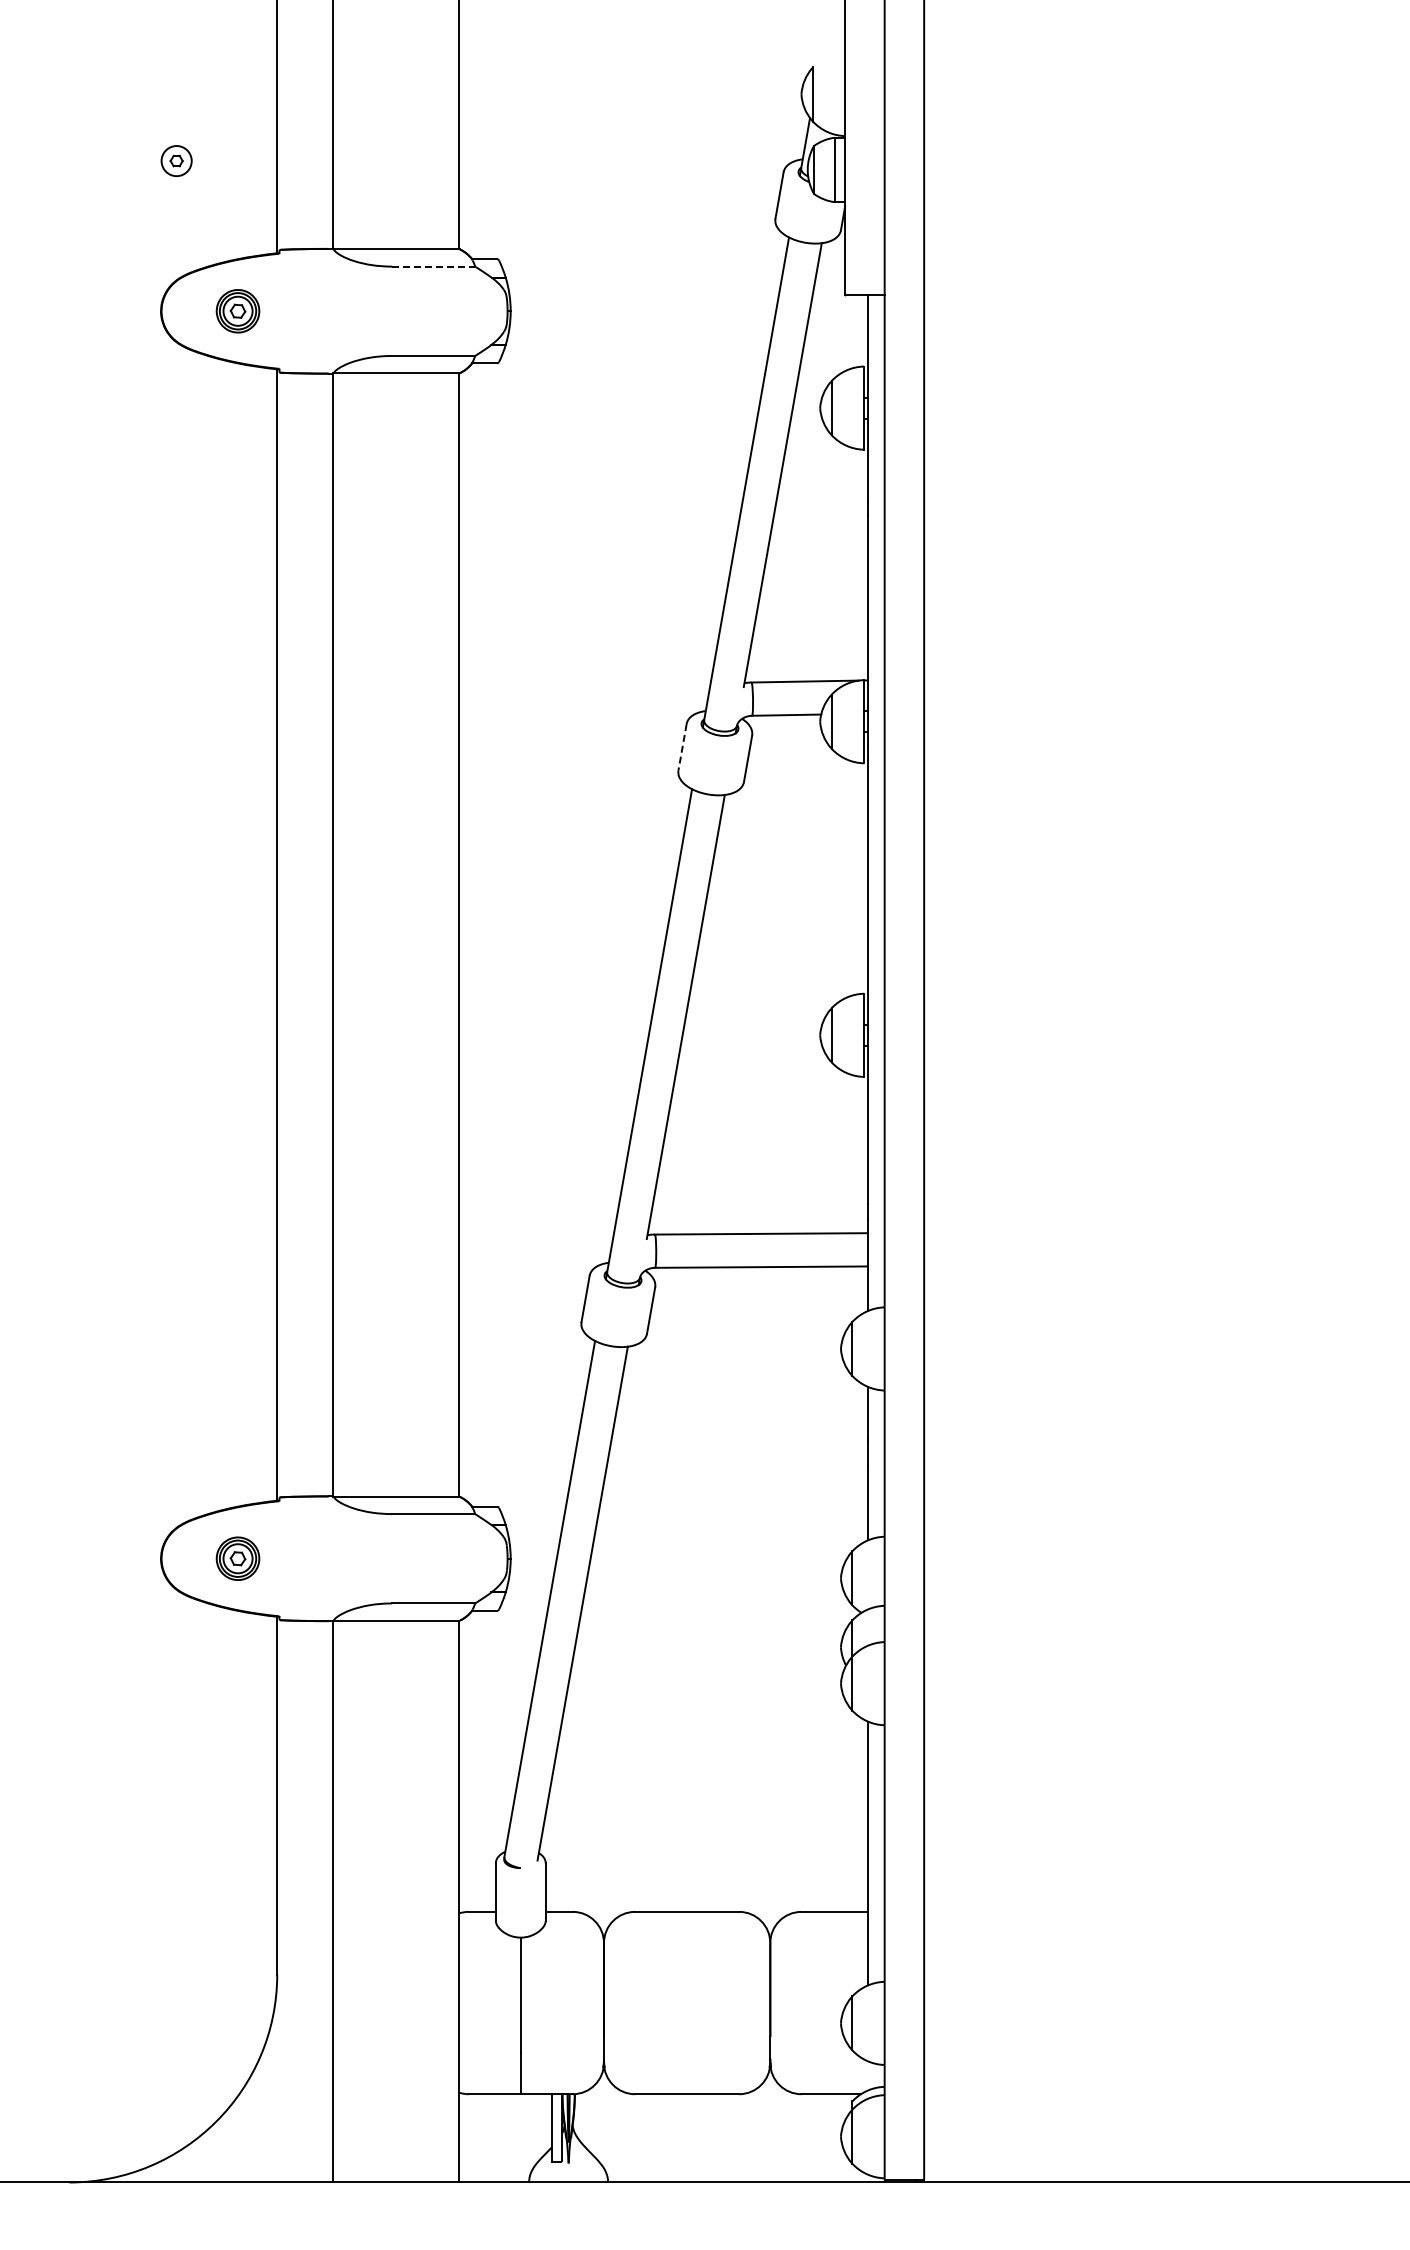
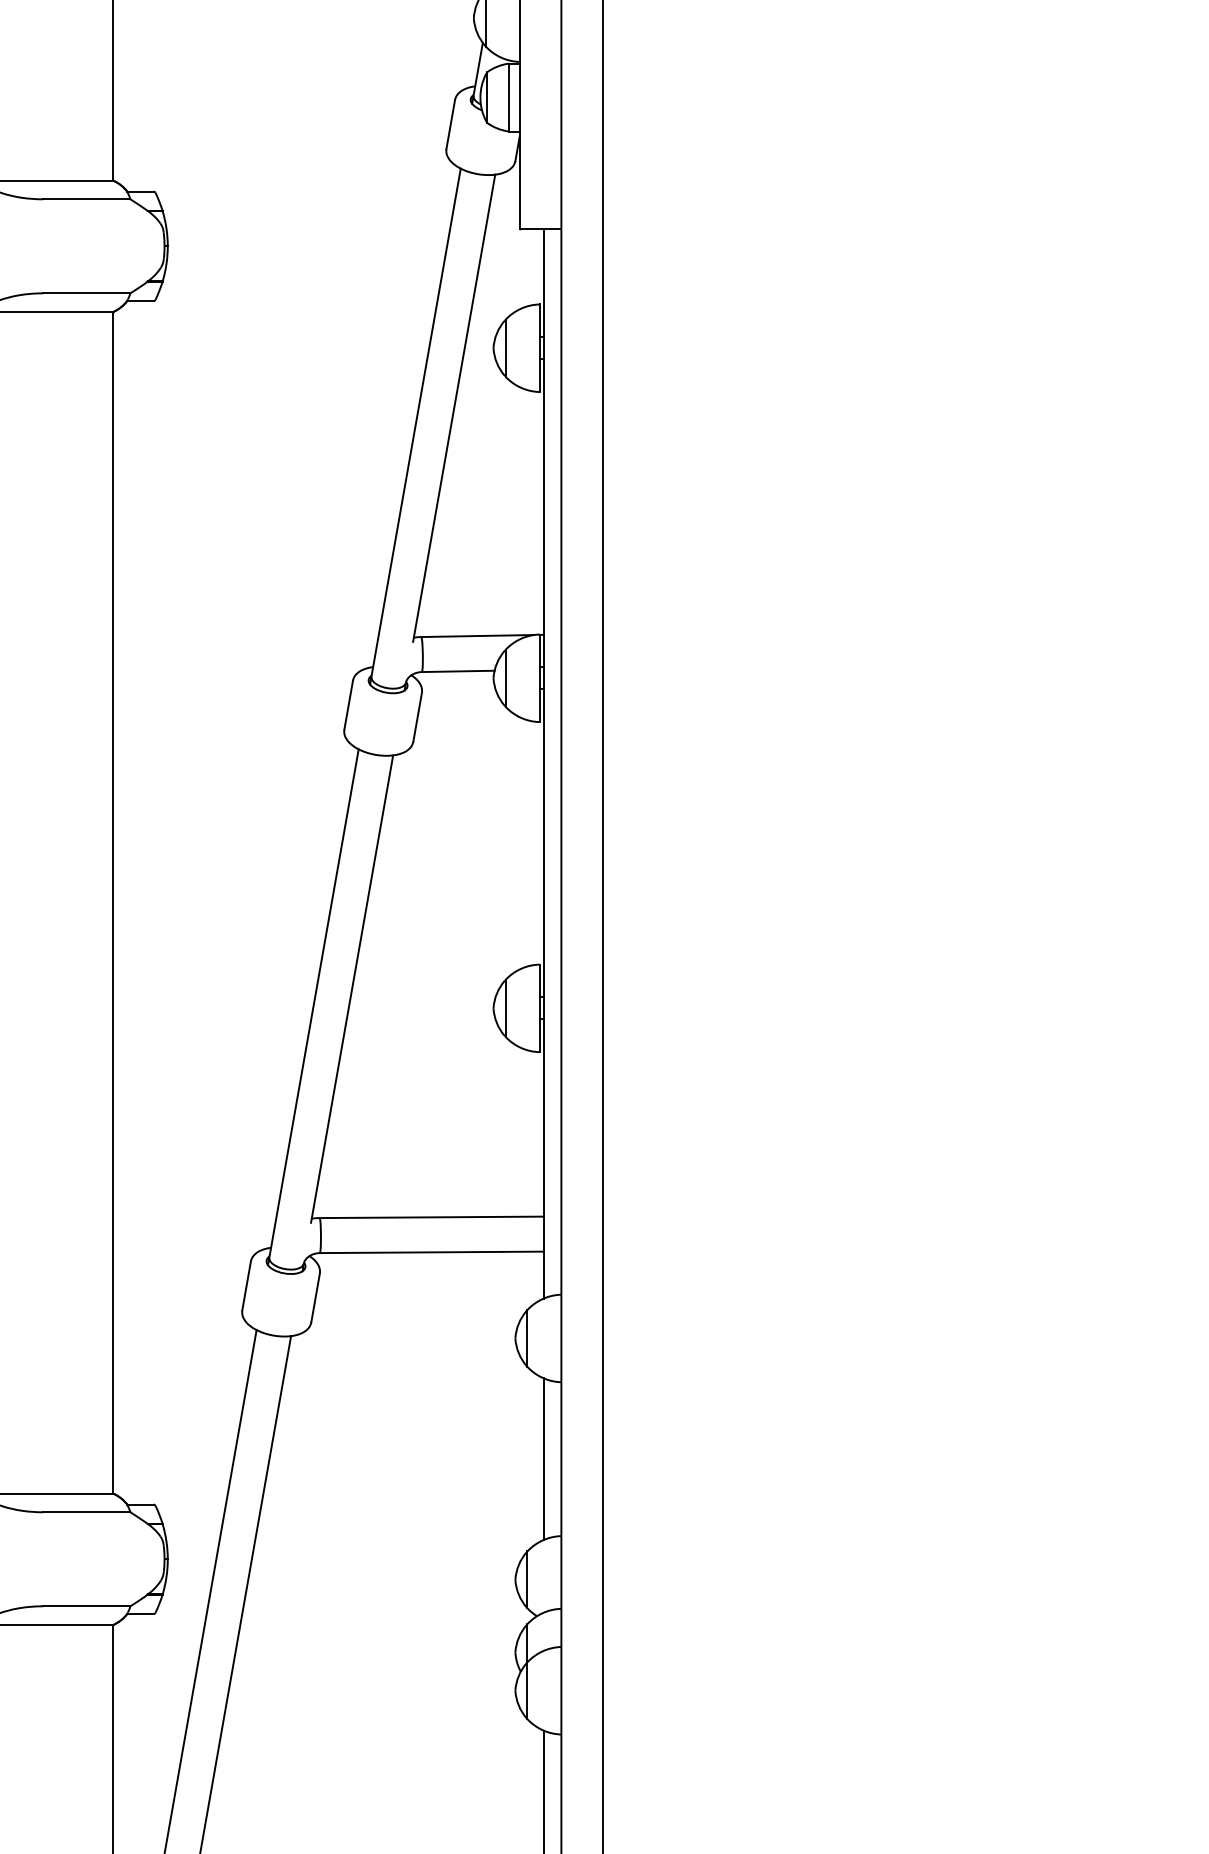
line: (434, 266) -> (87, 199), dashed -> solid
line: (682, 747) -> (348, 705), dashed -> solid

